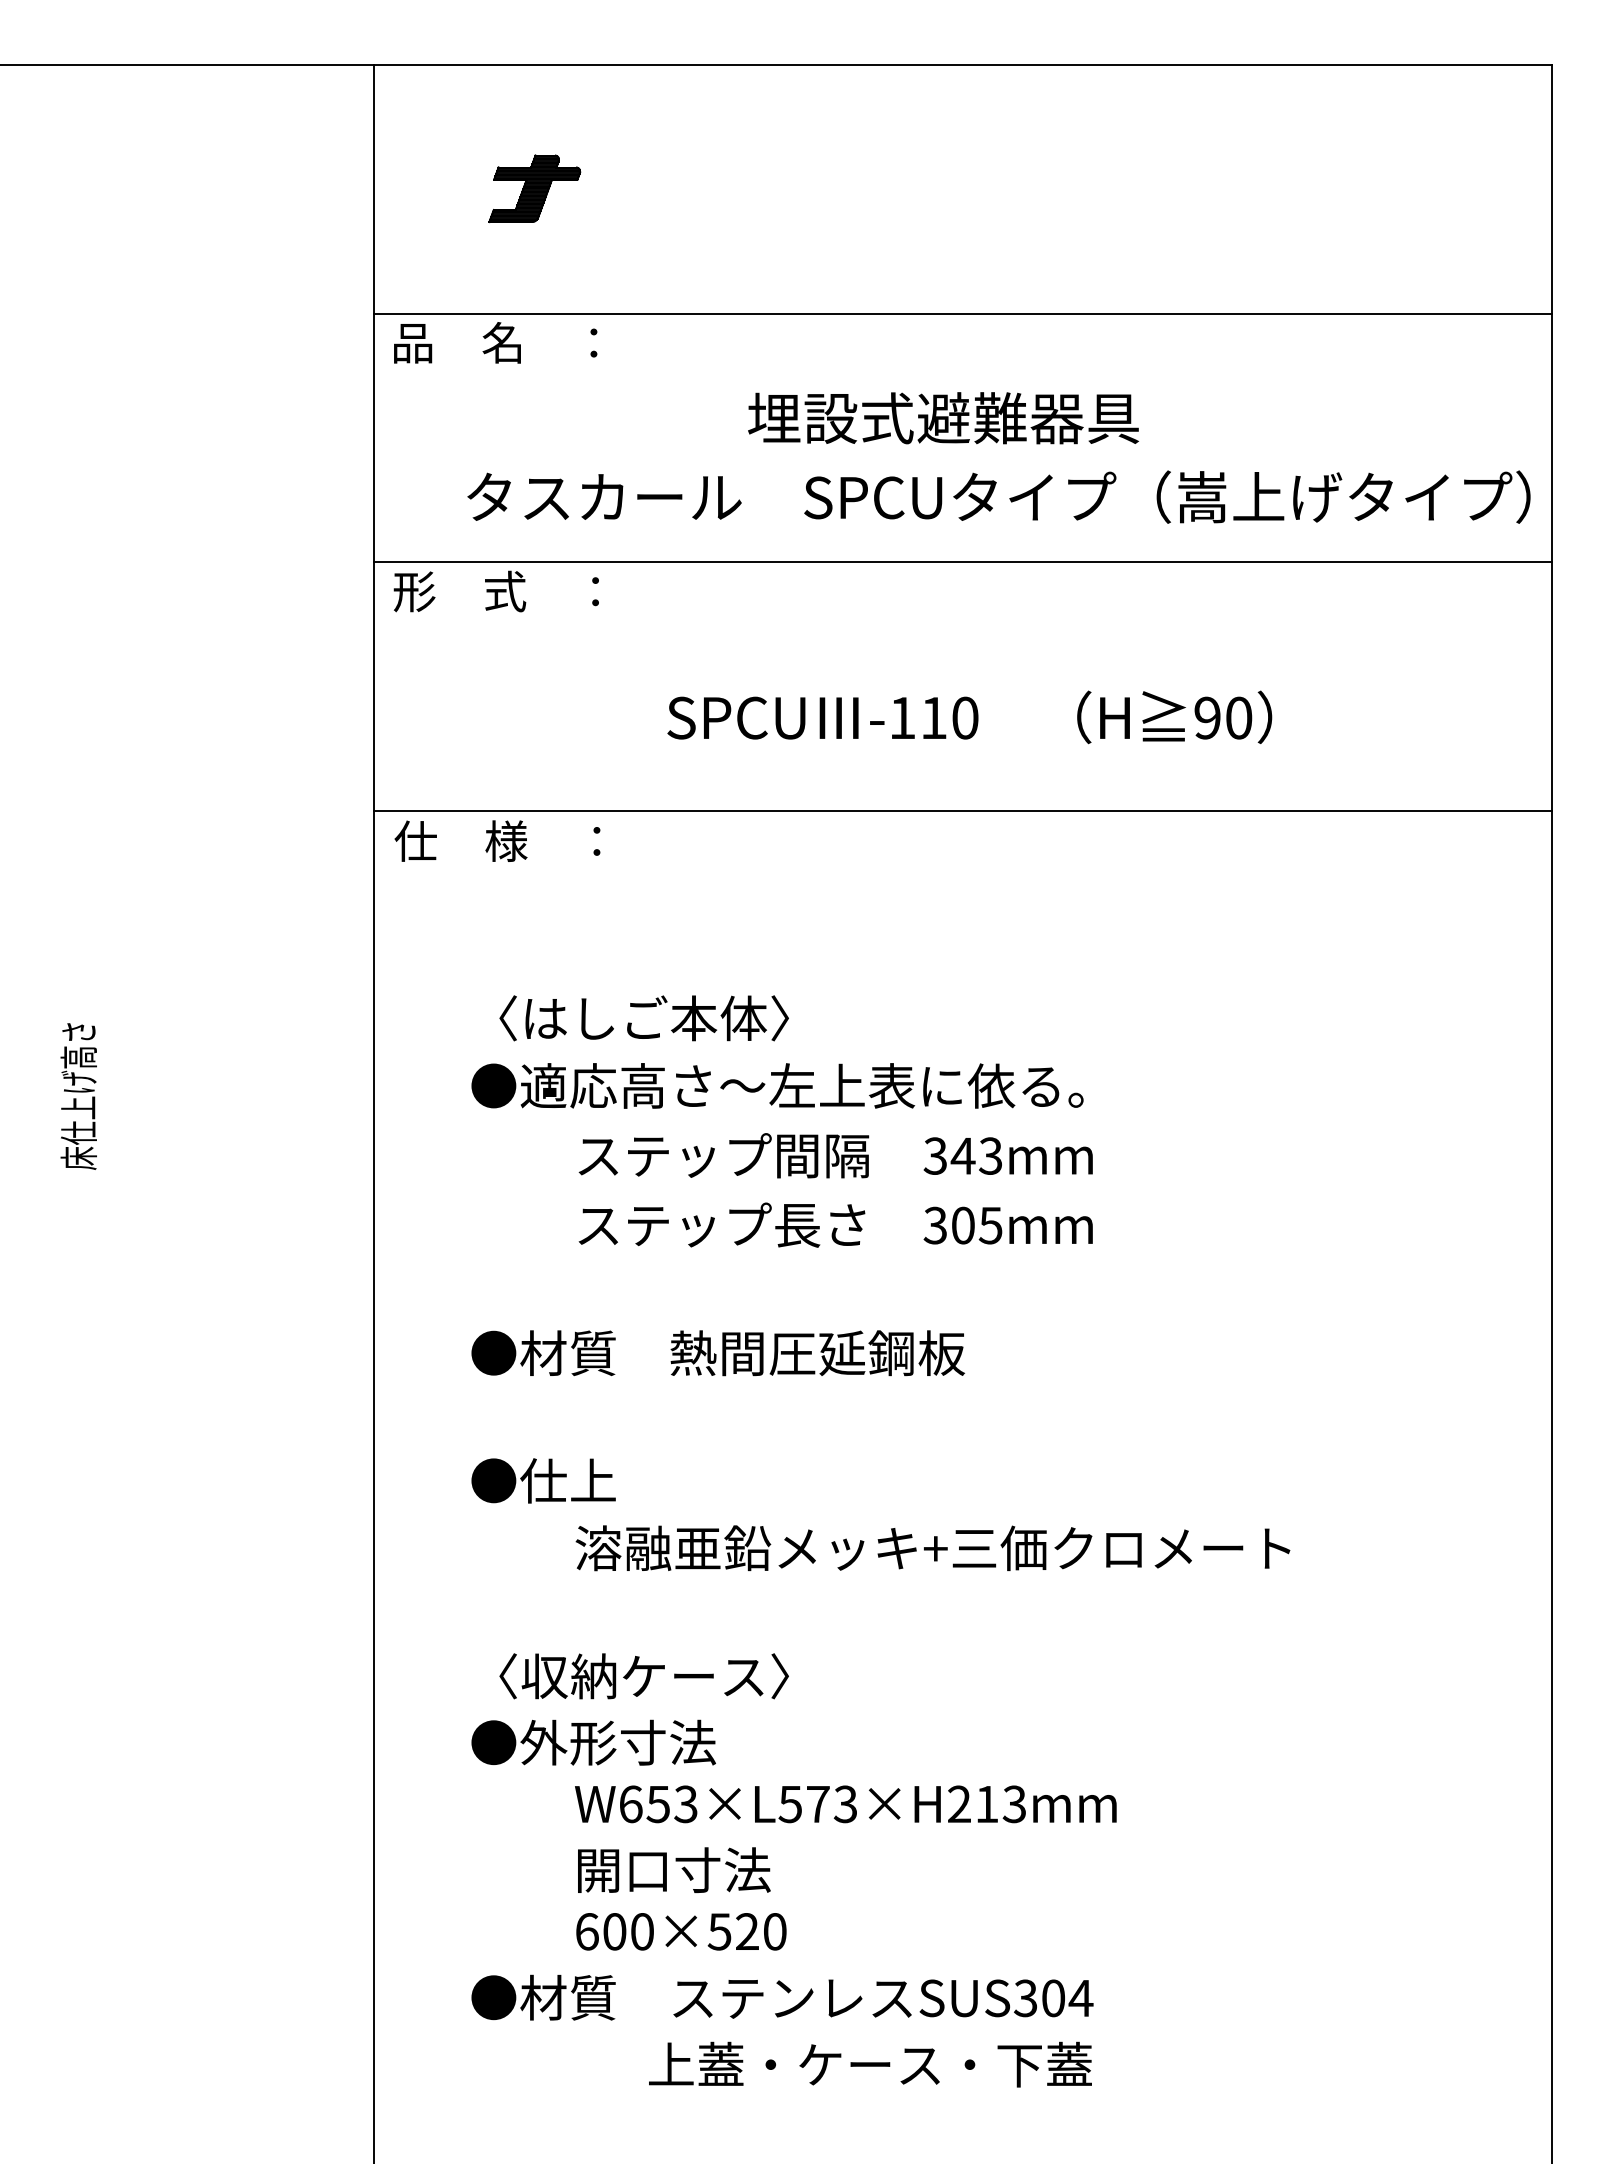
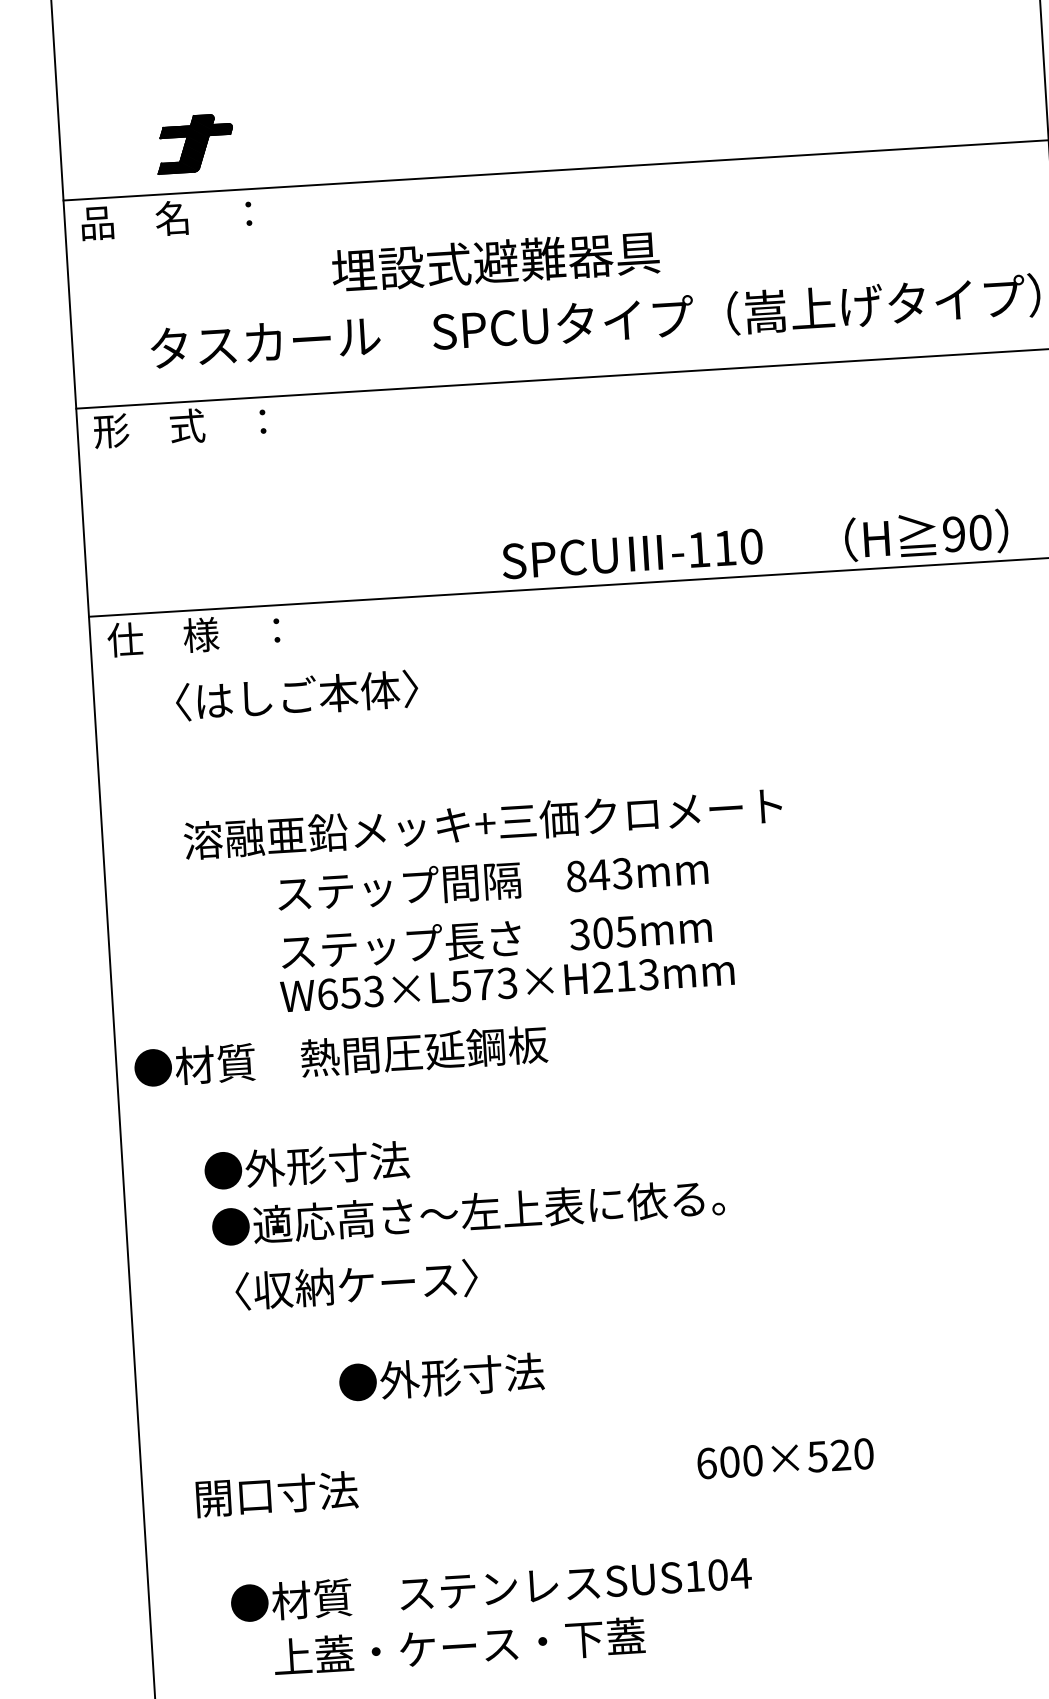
part: (534, 188) -> (194, 143), moved
text: (943, 418) -> (495, 262), moved
text: (969, 717) -> (754, 545), moved
text: (643, 1018) -> (296, 695), moved
text: (828, 1085) -> (483, 822), ●適応高さ～左上表に依る。 -> 溶融亜鉛メッキ+三価クロメート
text: (935, 1155) -> (576, 875), 343mm -> 843mm
text: (718, 1353) -> (341, 1056), moved
text: (618, 1480) -> (327, 1164), ●仕上 -> ●外形寸法
text: (883, 1548) -> (552, 1207), 溶融亜鉛メッキ+三価クロメート -> ●適応高さ～左上表に依る。
text: (643, 1676) -> (355, 1284), moved
text: (593, 1742) -> (441, 1377), moved
text: (845, 1804) -> (507, 983), moved
text: (674, 1869) -> (277, 1493), moved
text: (681, 1931) -> (785, 1458), moved
text: (1025, 1998) -> (694, 1576), SUS304 -> SUS104
text: (870, 2064) -> (459, 1646), moved

